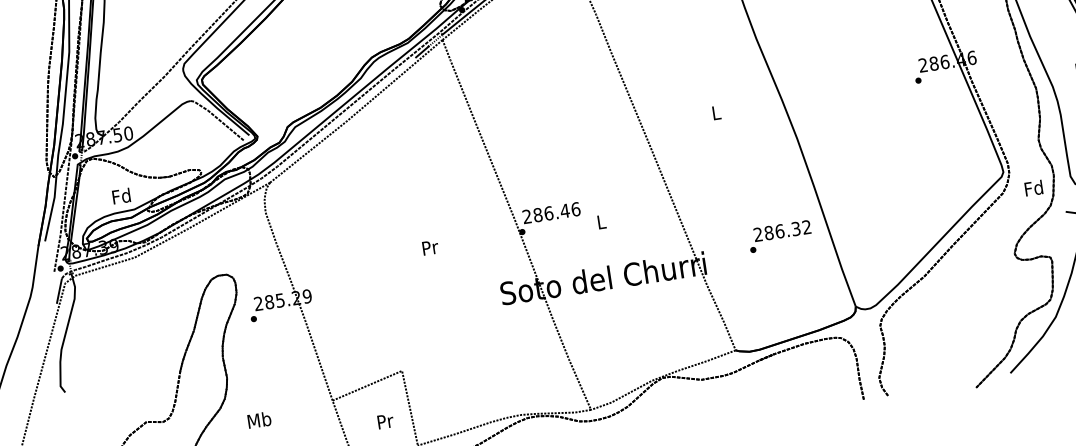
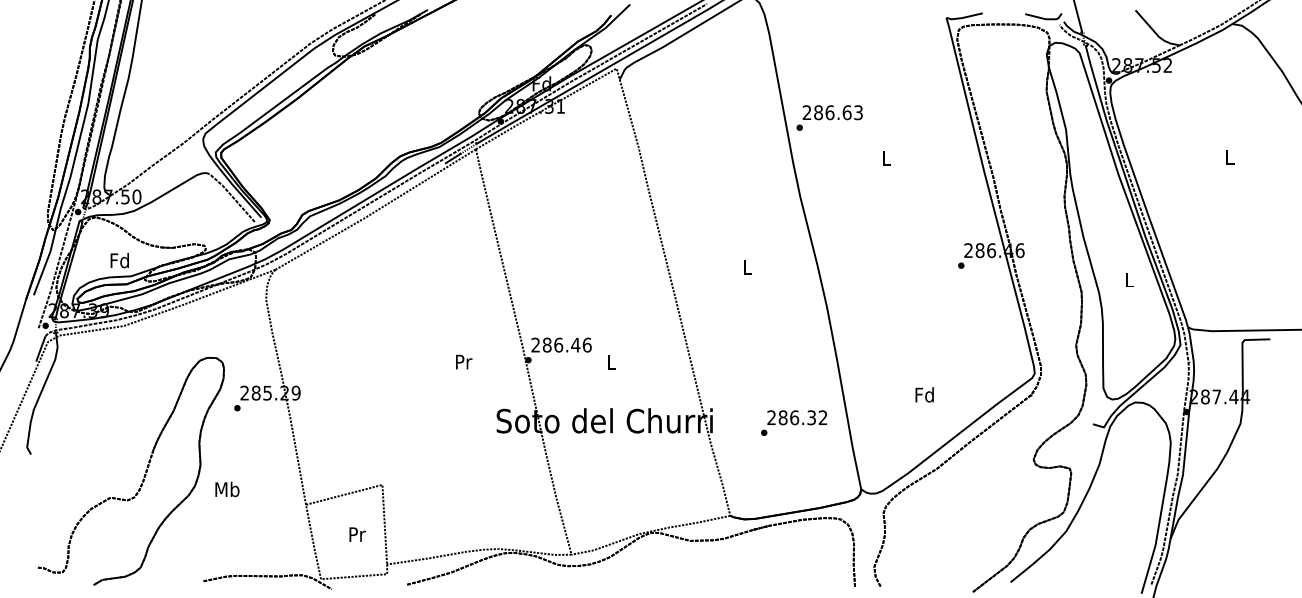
text: (1033, 187) -> (924, 394), moved
text: (780, 235) -> (794, 422), moved
text: (430, 247) -> (464, 361), moved
text: (259, 420) -> (227, 489), moved

